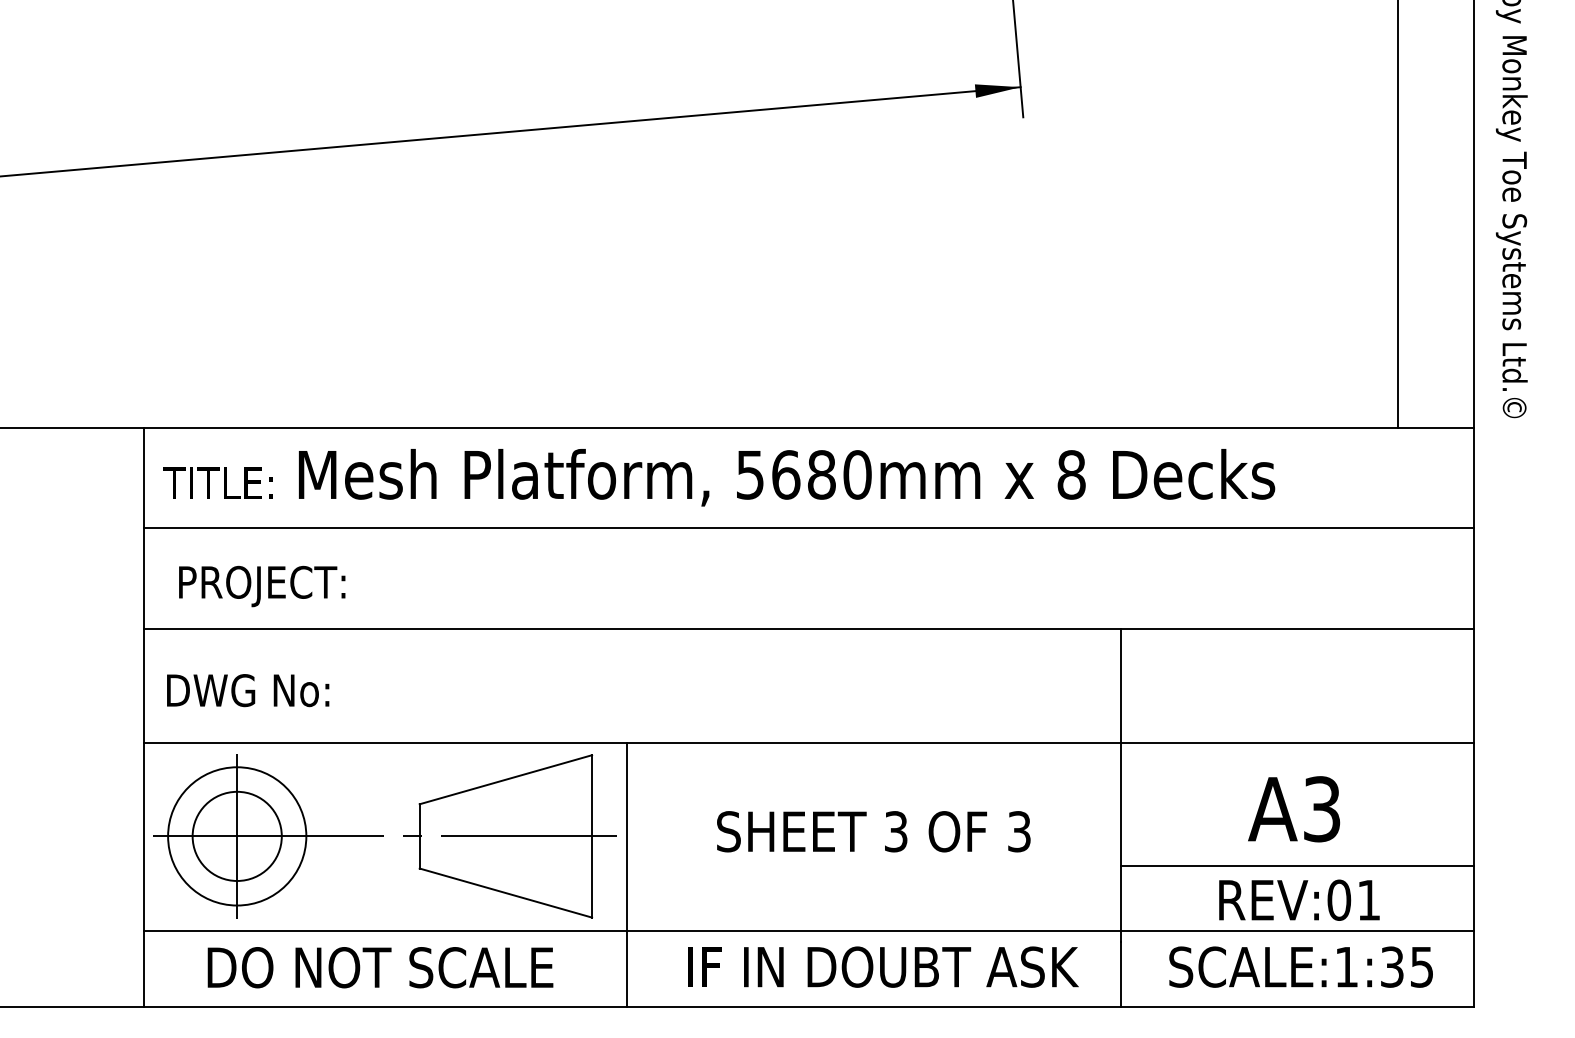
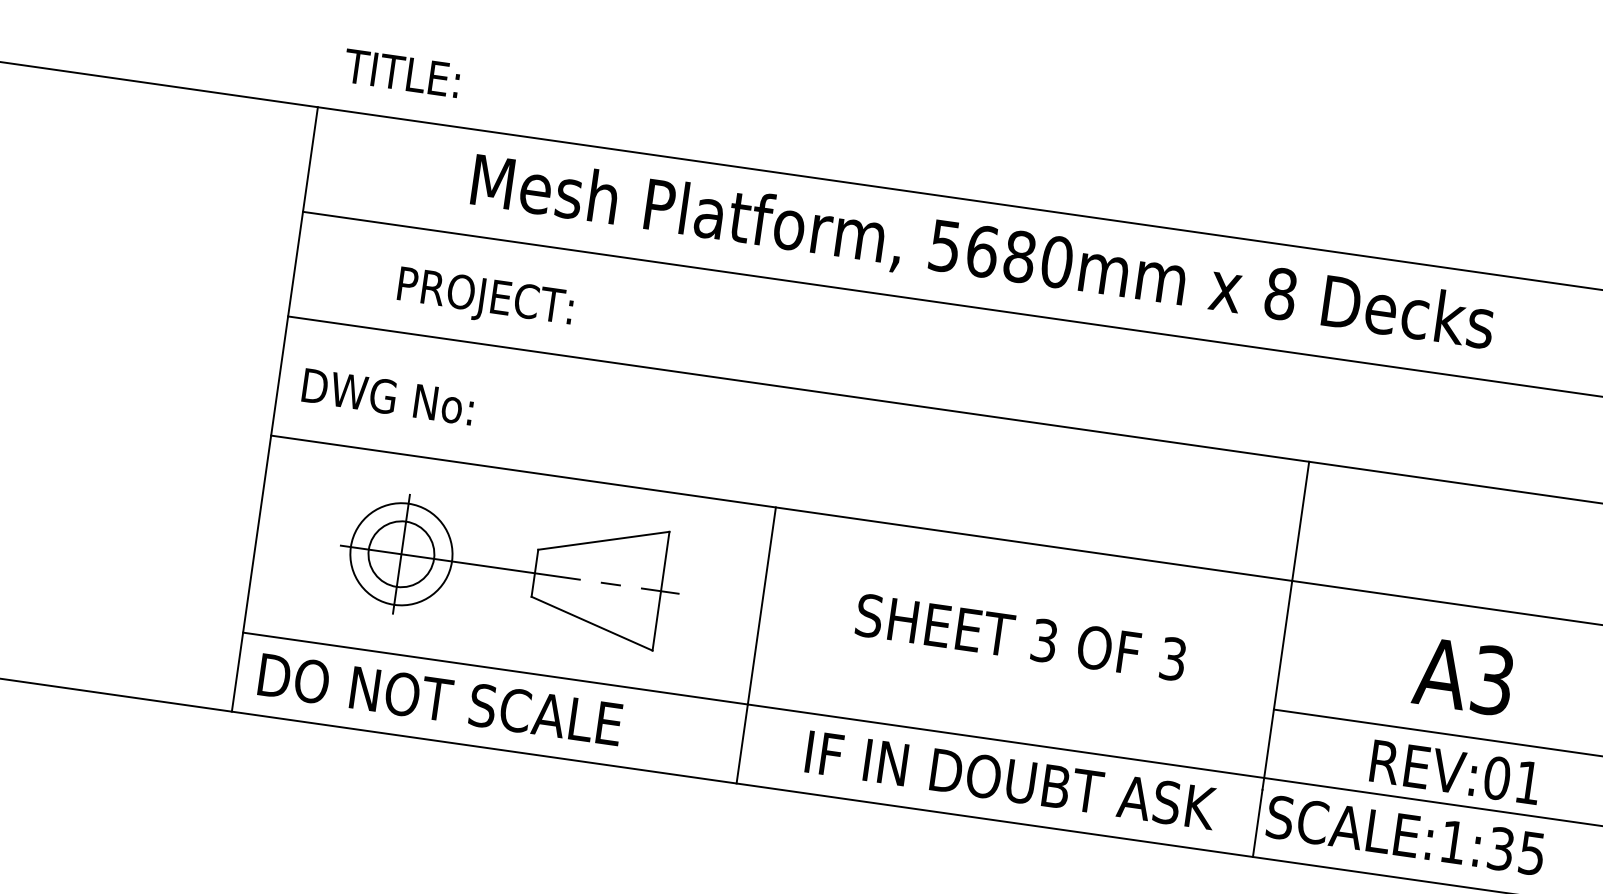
text: (217, 482) -> (401, 72), moved
text: (262, 586) -> (485, 299), moved
part: (384, 836) -> (509, 569), size x0.7
text: (1300, 966) -> (1405, 834), moved
text: (380, 967) -> (440, 699), moved

